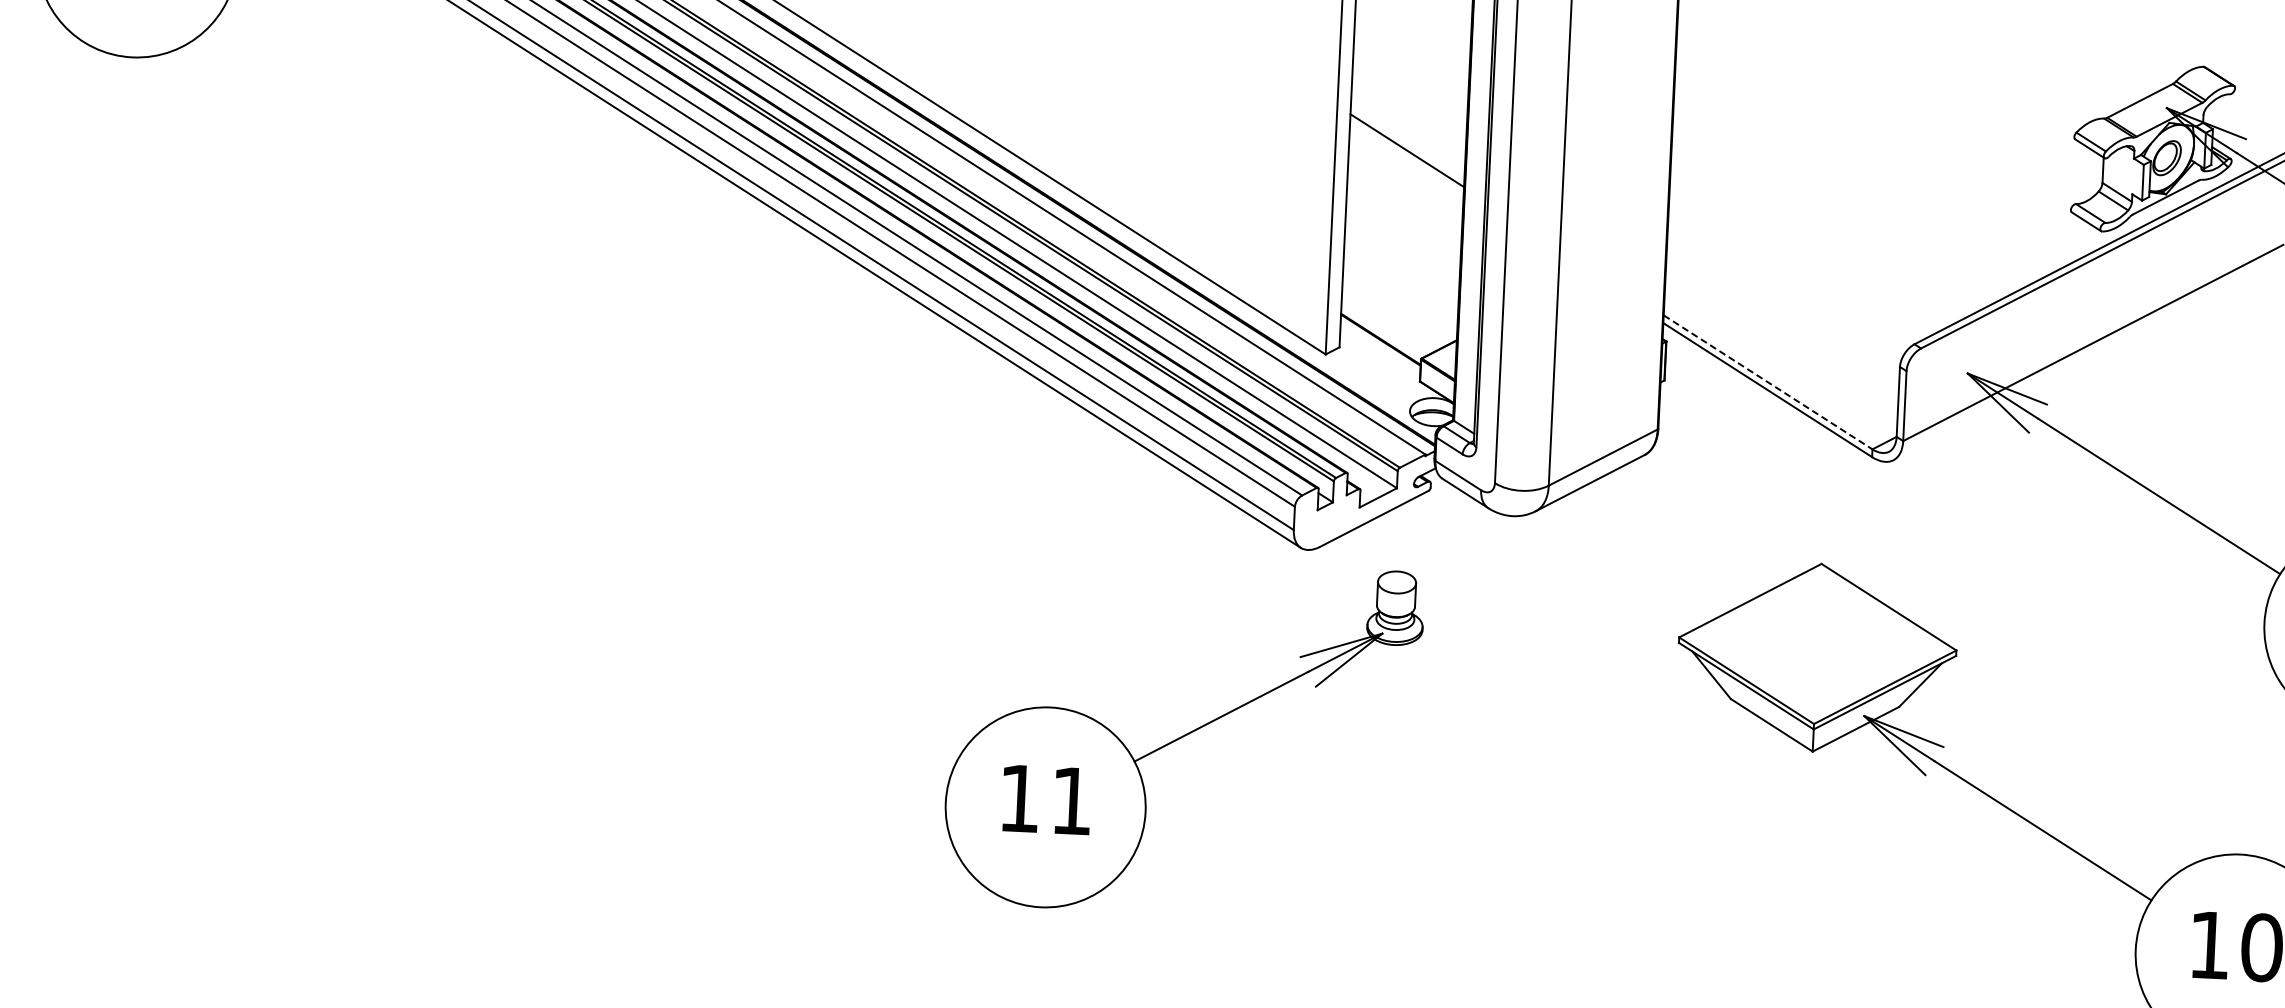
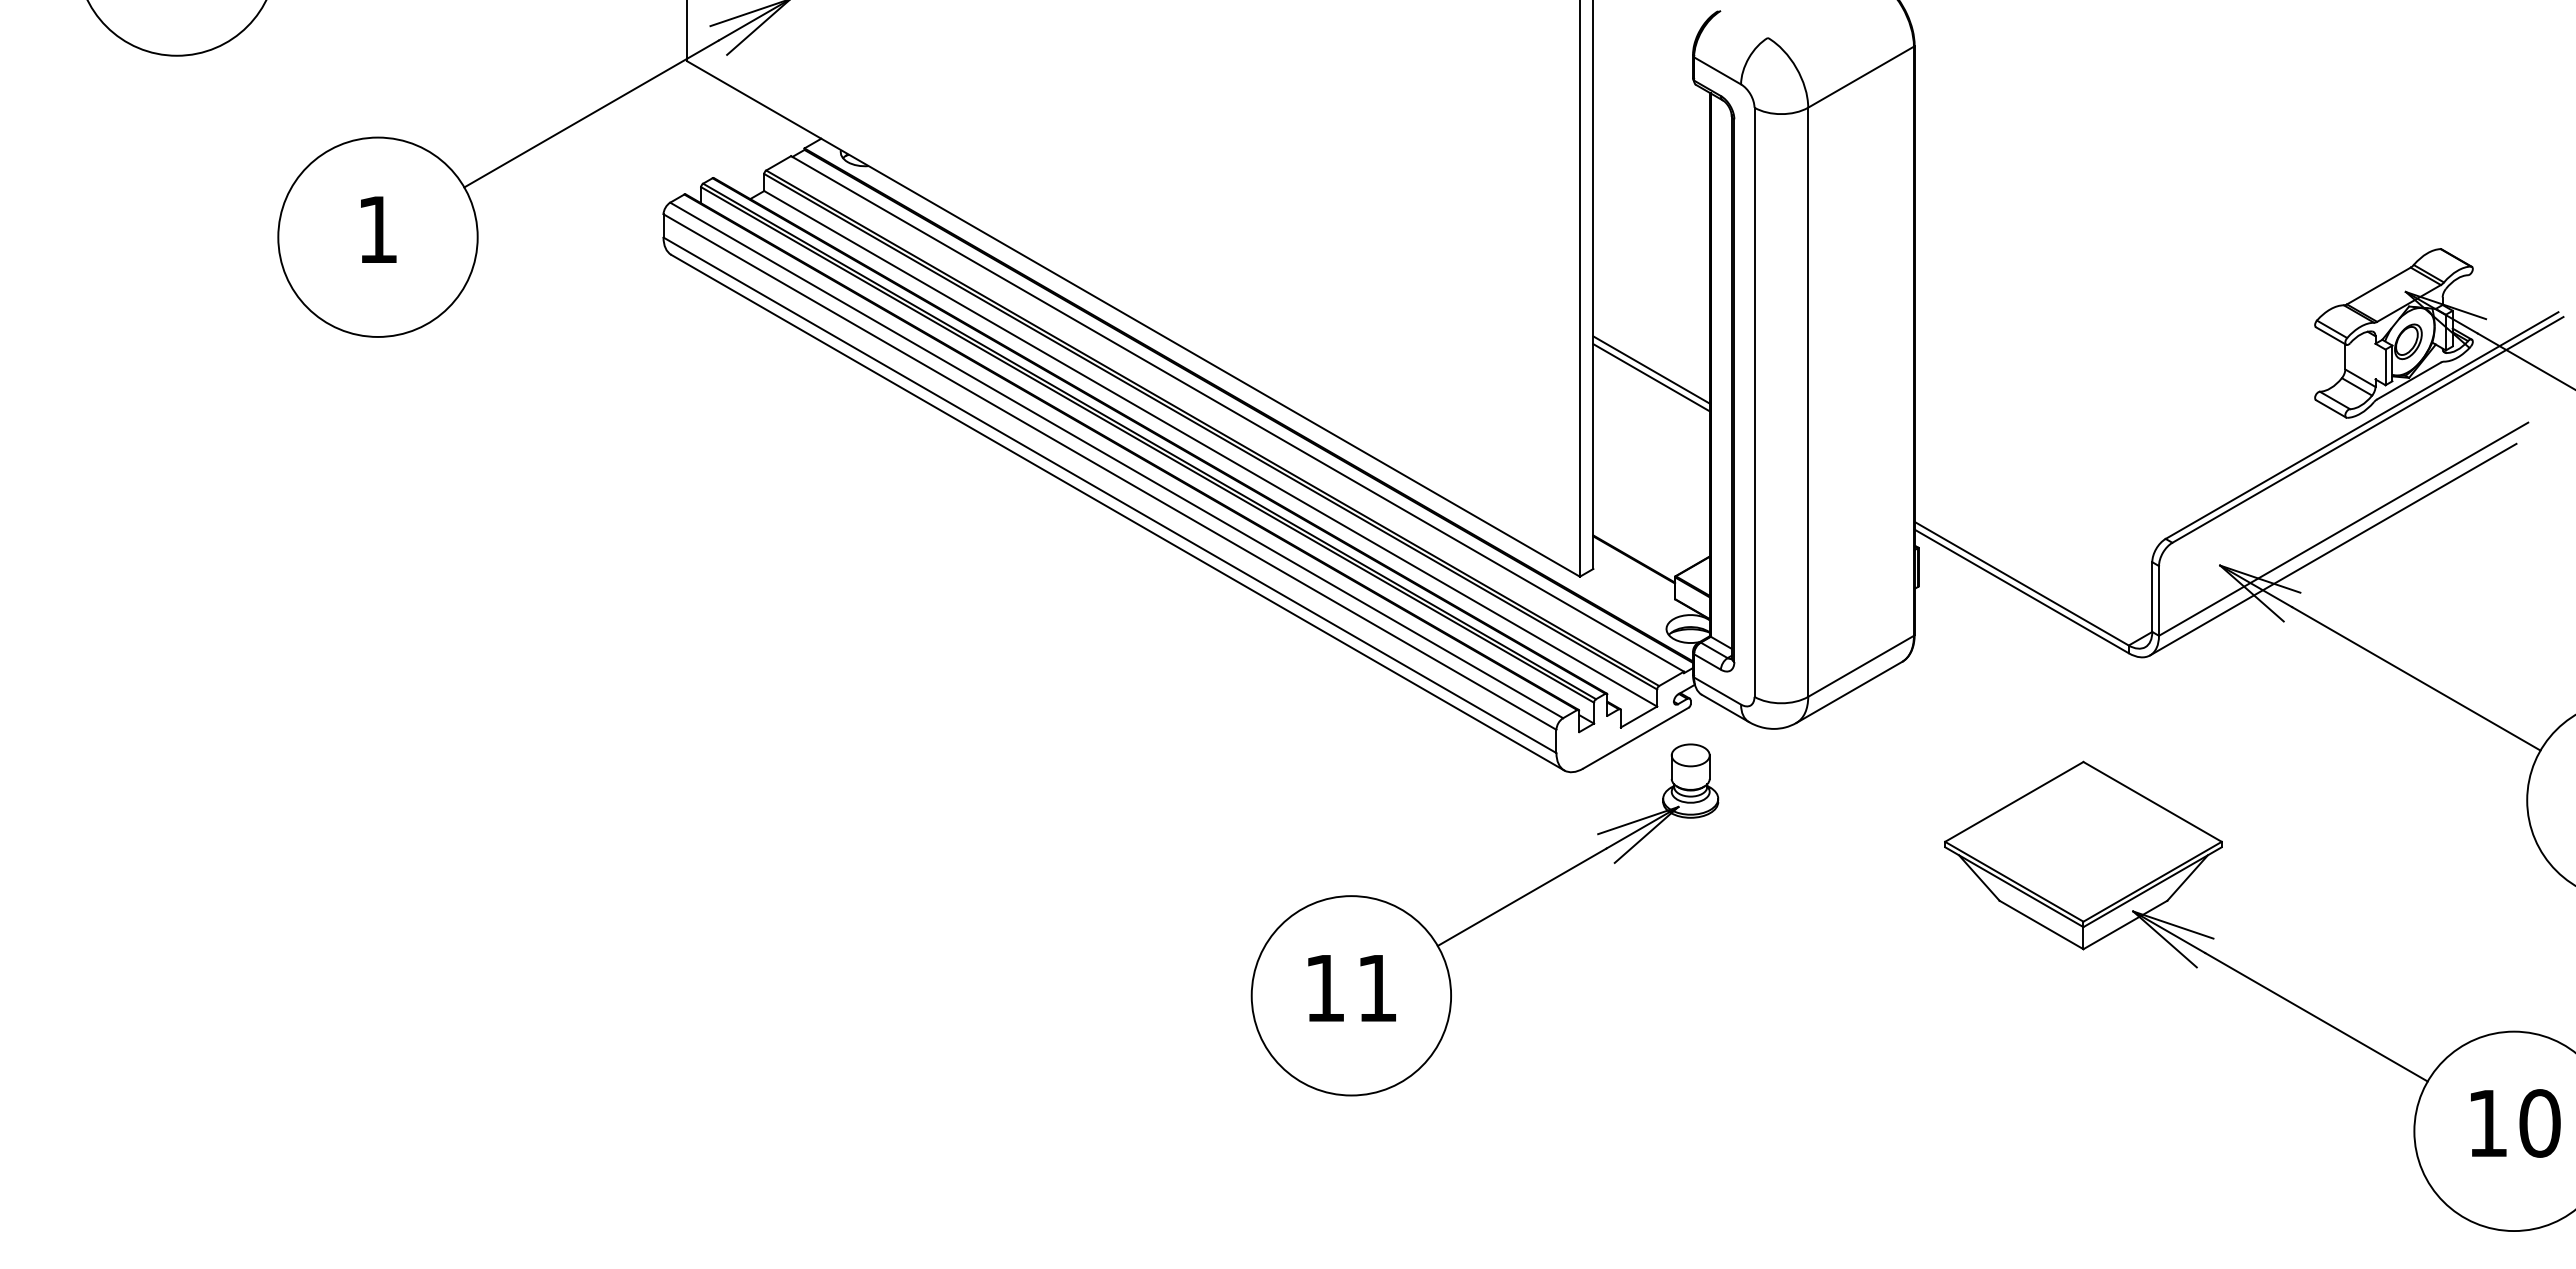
line: (1406, 158) -> (1651, 377), added
line: (2082, 362) -> (2333, 549), added
line: (1767, 382) -> (2021, 583), dashed -> solid
part: (1182, 737) -> (1484, 919), moved

